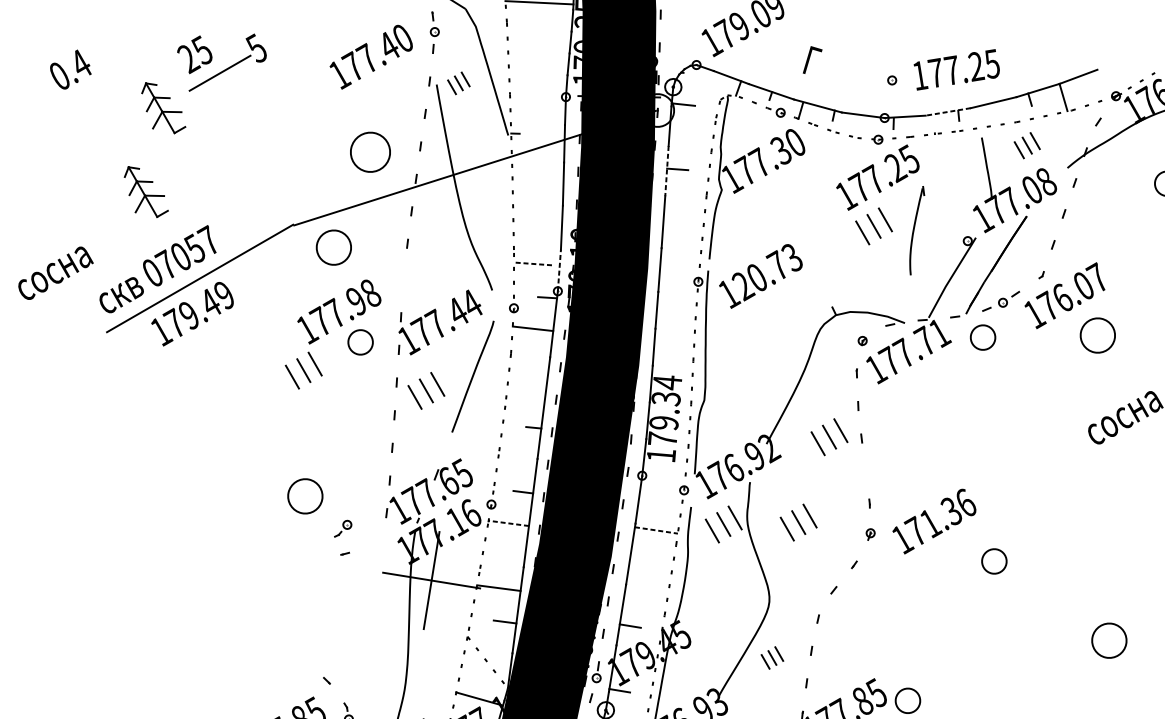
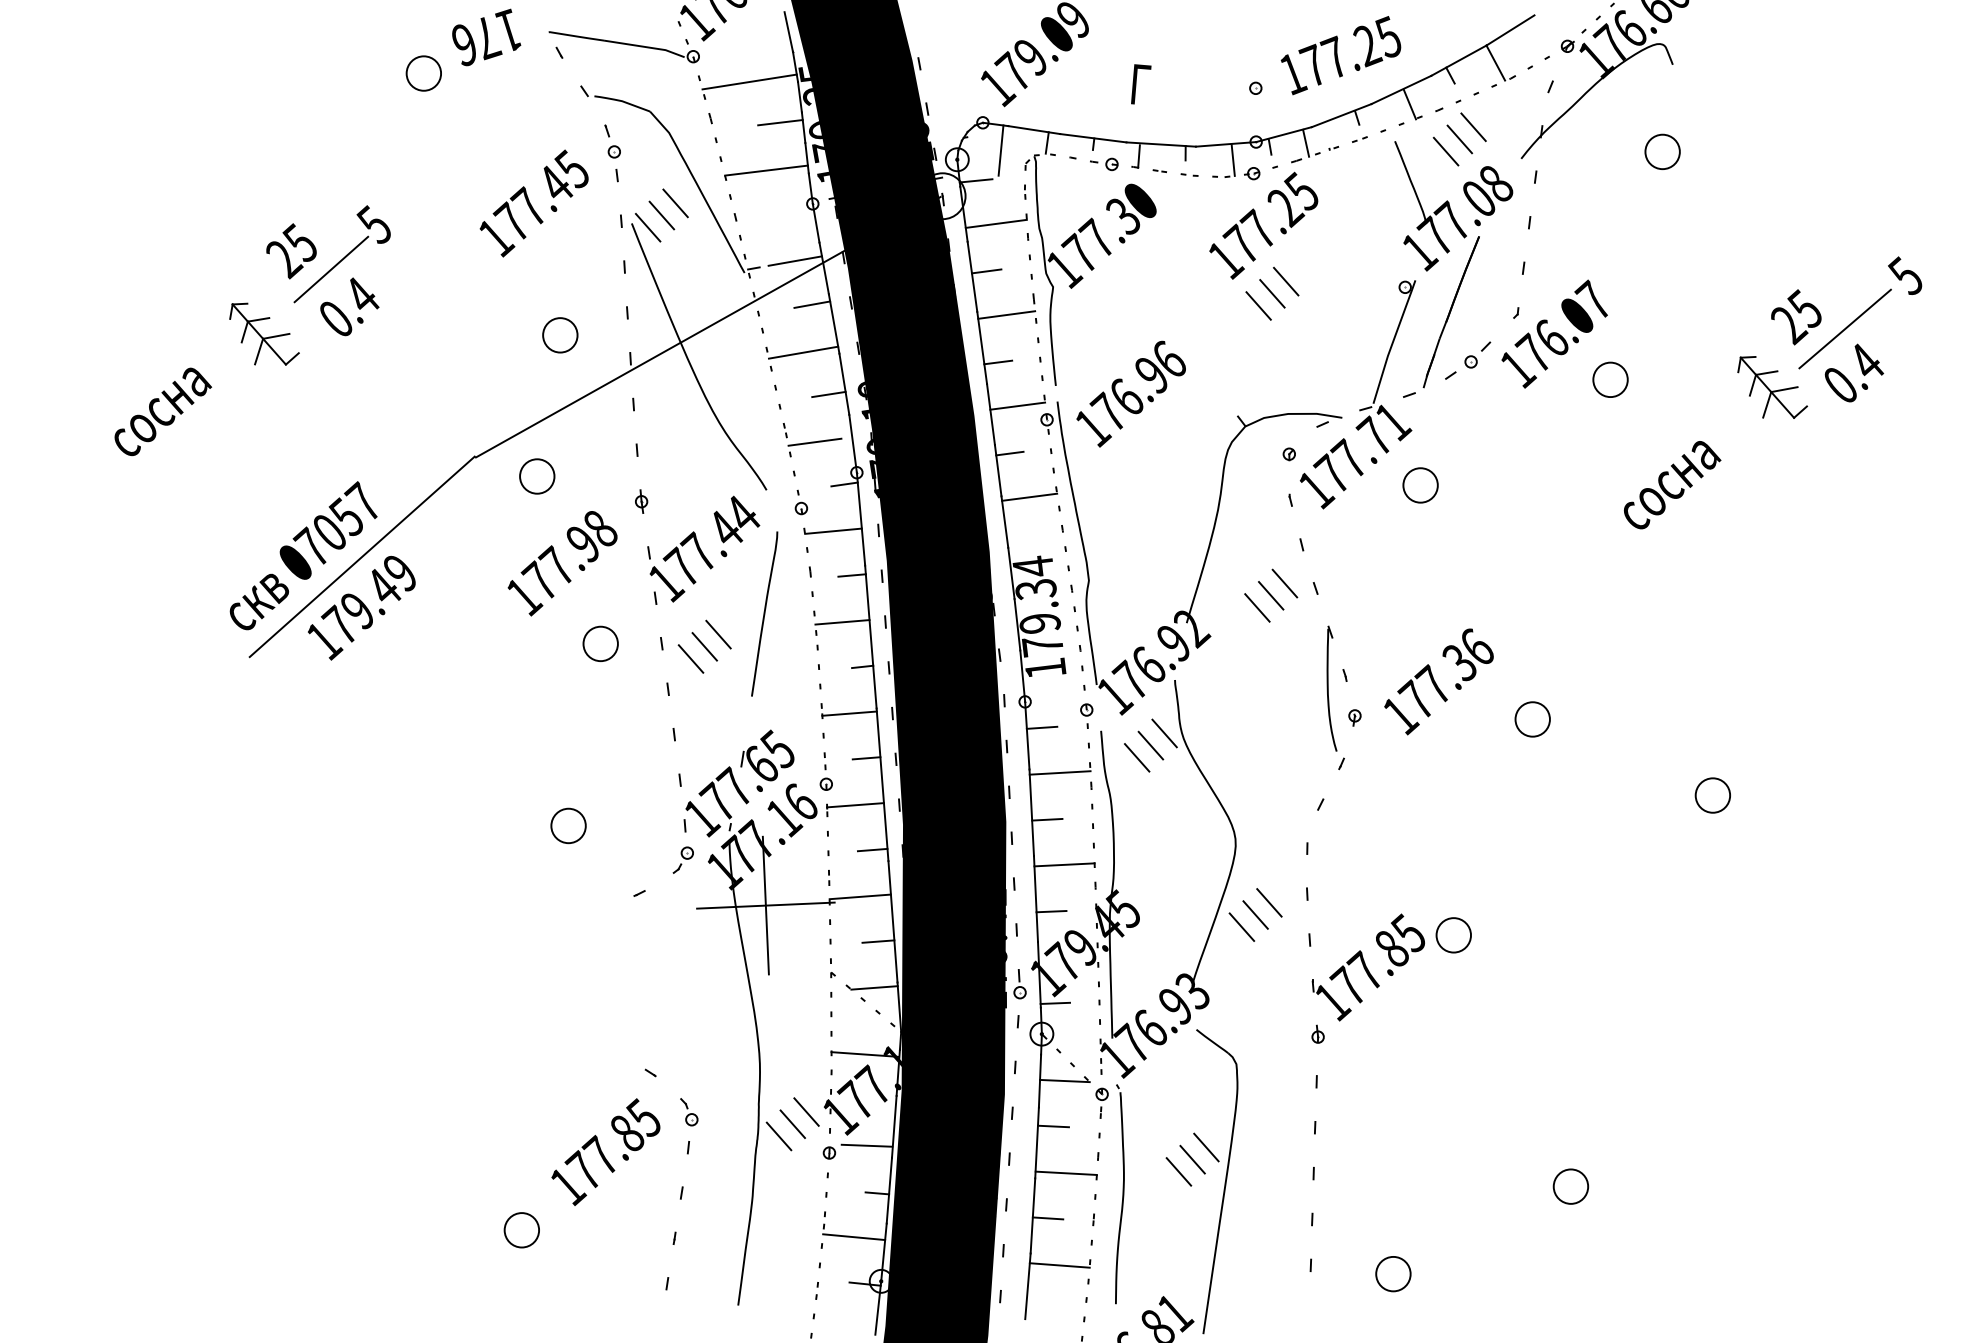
line: (555, 35) -> (780, 122), added
text: (402, 37) -> (571, 168), 177.40 -> 177.45
line: (538, 67) -> (766, 170), added
text: (70, 69) -> (349, 306), moved
part: (458, 83) -> (661, 215), size x1.67
line: (704, 86) -> (1000, 150), added
line: (948, 111) -> (1341, 115), dashed -> solid
line: (997, 113) -> (1409, 104), added
line: (919, 125) -> (1306, 142), added
line: (865, 126) -> (1232, 159), added
line: (544, 133) -> (794, 260), added
line: (690, 137) -> (995, 223), added
part: (1027, 145) -> (1459, 139), size x1.43
part: (370, 152) -> (560, 335), size x0.62
line: (551, 167) -> (812, 304), added
line: (666, 171) -> (972, 277), dashed -> solid
part: (146, 192) -> (264, 453), removed
line: (537, 199) -> (803, 352), added
line: (685, 202) -> (1006, 314), added
part: (916, 230) -> (1331, 688), moved
line: (549, 232) -> (828, 394), added
line: (672, 234) -> (998, 362), added
part: (334, 247) -> (537, 476), size x0.71
line: (533, 264) -> (815, 442), dashed -> solid
line: (679, 267) -> (1017, 405), added
line: (559, 270) -> (853, 443), dashed -> solid
text: (766, 271) -> (1137, 386), 120.73 -> 176.96
text: (56, 273) -> (163, 411), moved
part: (403, 280) -> (641, 501), added
line: (667, 299) -> (1009, 453), added
line: (675, 332) -> (1029, 496), added
part: (1097, 335) -> (1610, 379), size x0.71
part: (982, 337) -> (1420, 485), moved
part: (360, 342) -> (600, 643), moved
line: (539, 362) -> (851, 575), added
part: (303, 370) -> (530, 653), removed
line: (526, 393) -> (842, 622), added
line: (517, 458) -> (849, 713), added
part: (305, 496) -> (568, 825), size x0.71
line: (649, 496) -> (1041, 727), added
part: (798, 522) -> (1253, 721), removed
text: (930, 522) -> (1433, 684), 171.36 -> 177.36
line: (508, 523) -> (854, 805), dashed -> solid
part: (343, 528) -> (682, 859), moved
line: (656, 530) -> (1060, 772), dashed -> solid
line: (514, 556) -> (872, 849), added
line: (640, 561) -> (1047, 819), added
line: (646, 595) -> (1064, 864), added
part: (1108, 640) -> (1712, 795), size x0.71
line: (495, 653) -> (874, 987), added
part: (772, 657) -> (1255, 914), size x1.67

